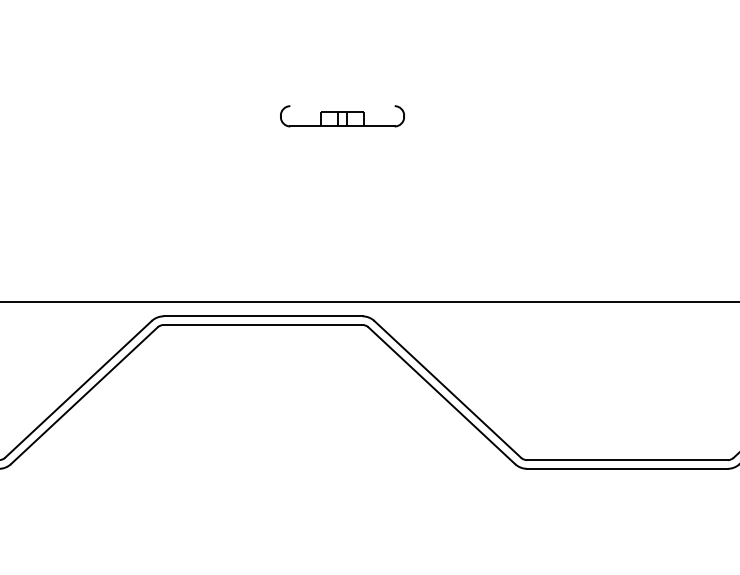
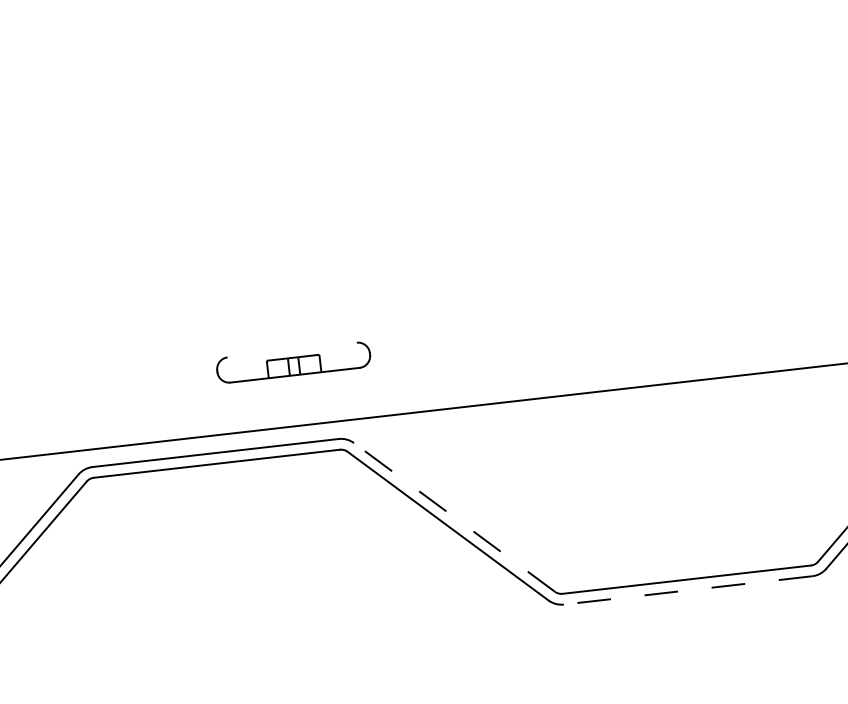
part: (342, 116) -> (293, 362), moved
line: (447, 389) -> (454, 517), solid -> dashed
line: (626, 468) -> (686, 590), solid -> dashed

